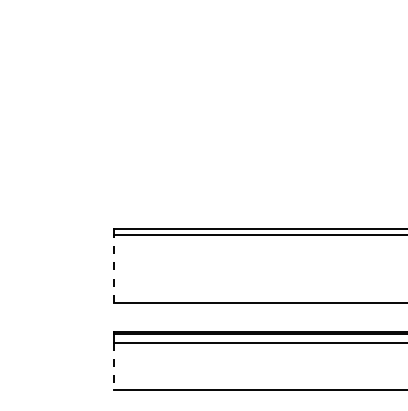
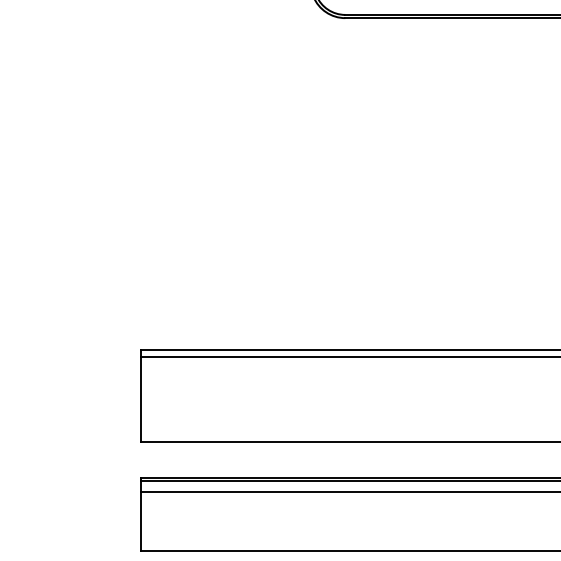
line: (114, 268) -> (141, 399), dashed -> solid
line: (114, 366) -> (141, 521), dashed -> solid

